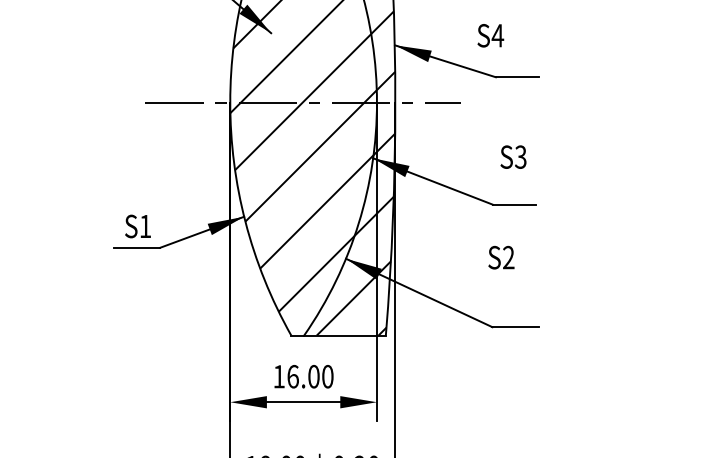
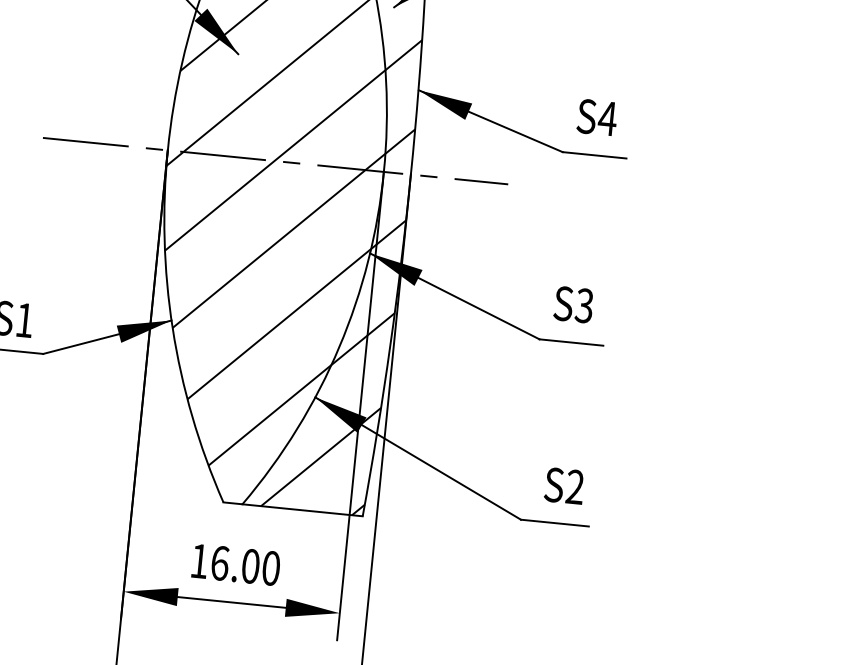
text: (490, 35) -> (596, 117), moved
text: (513, 156) -> (573, 303), moved
text: (501, 257) -> (564, 485), moved

